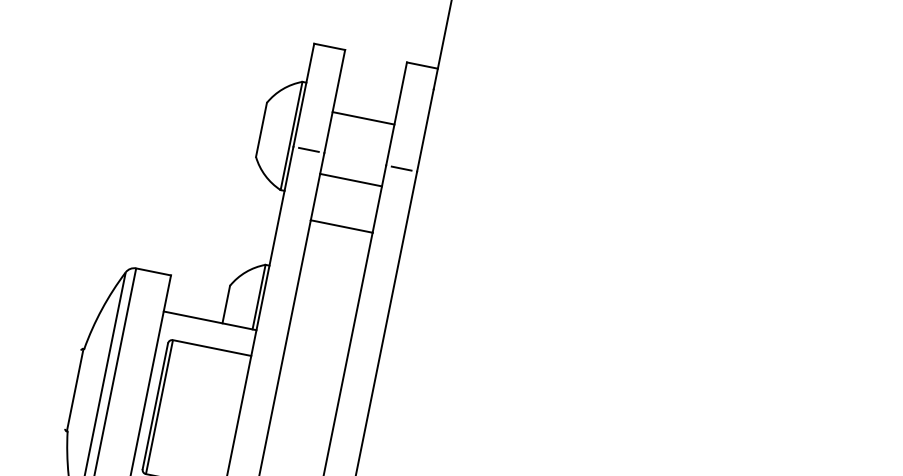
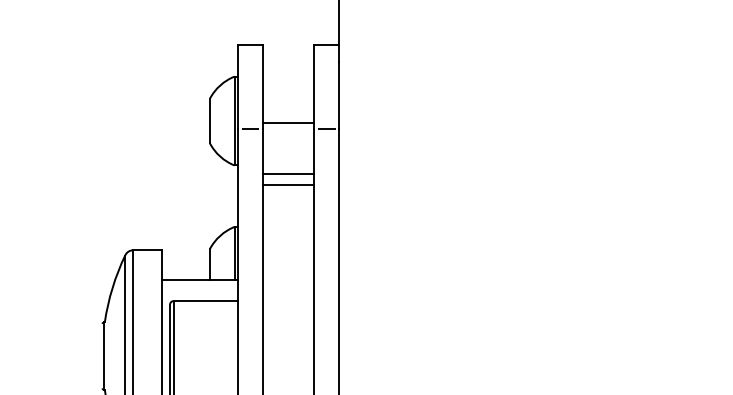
line: (363, 118) -> (288, 122), moved
line: (350, 180) -> (288, 174), moved

